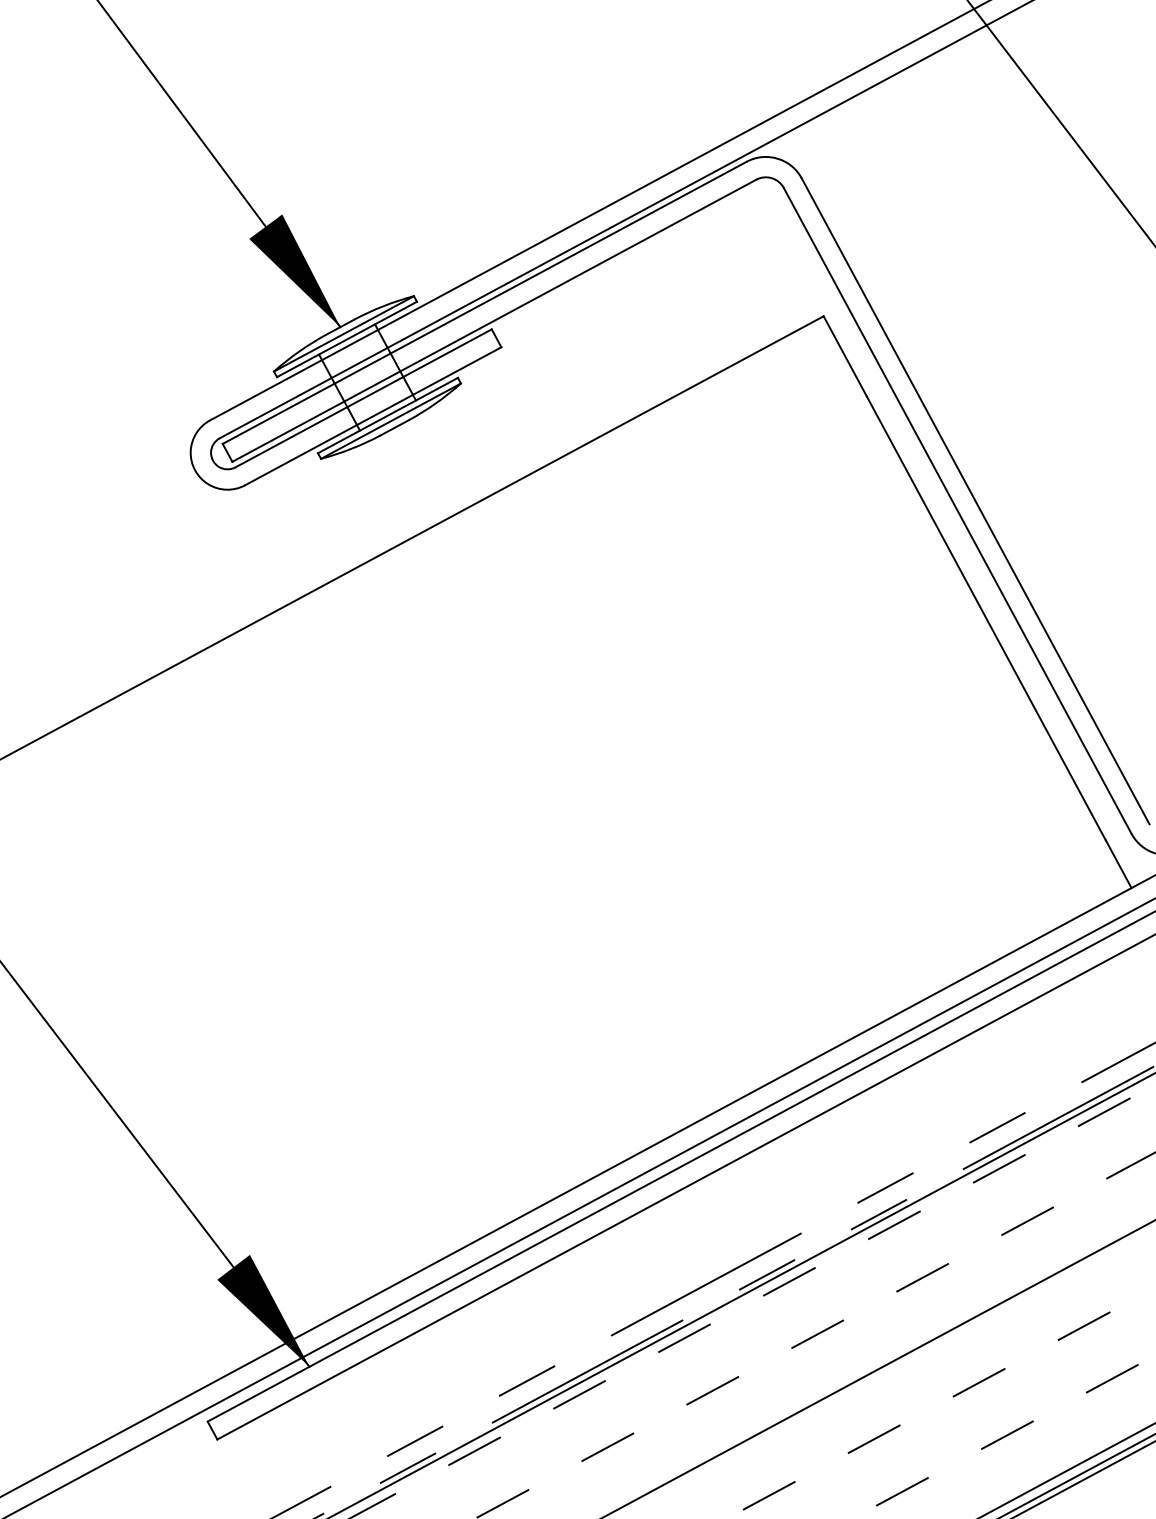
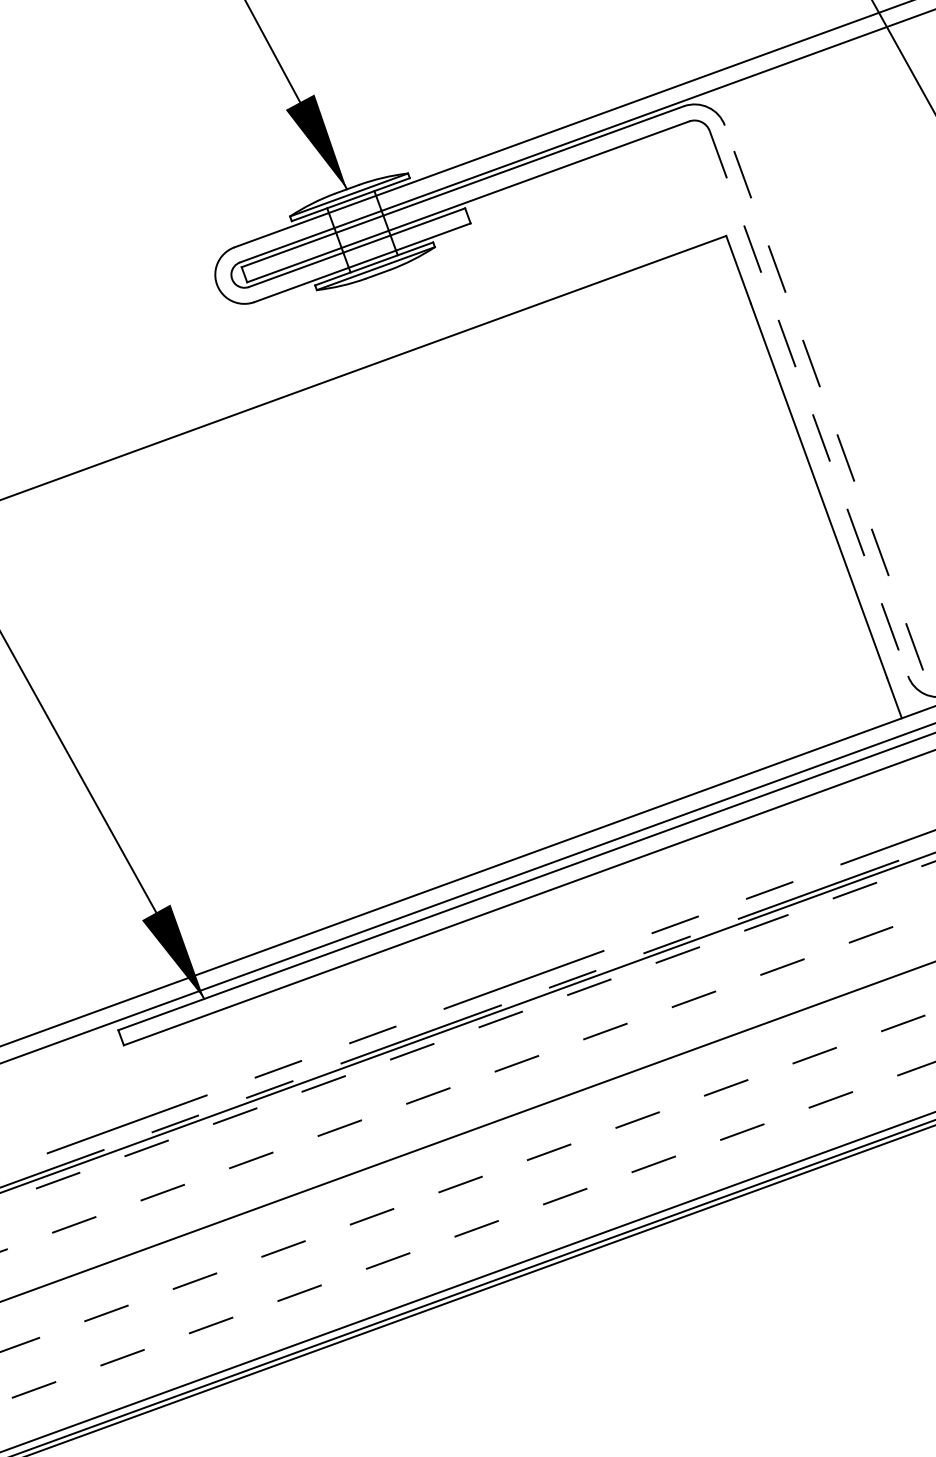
line: (976, 501) -> (824, 398), solid -> dashed
line: (957, 511) -> (808, 403), solid -> dashed

